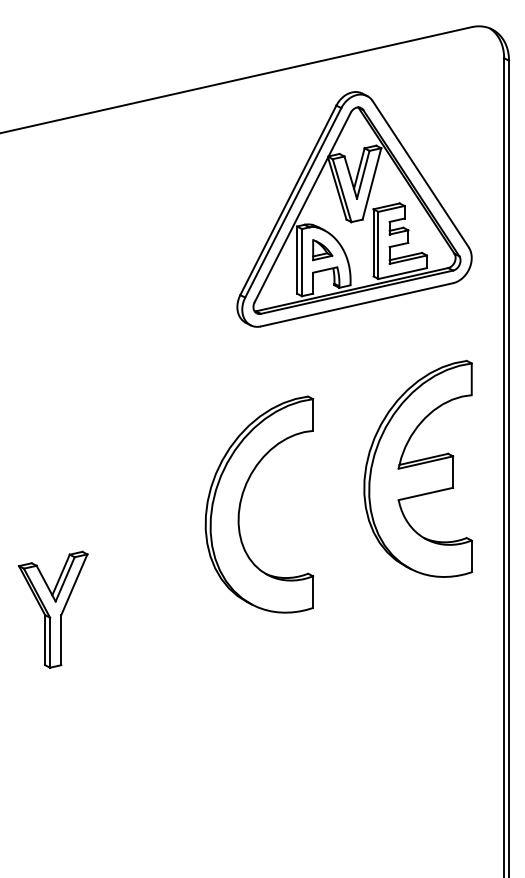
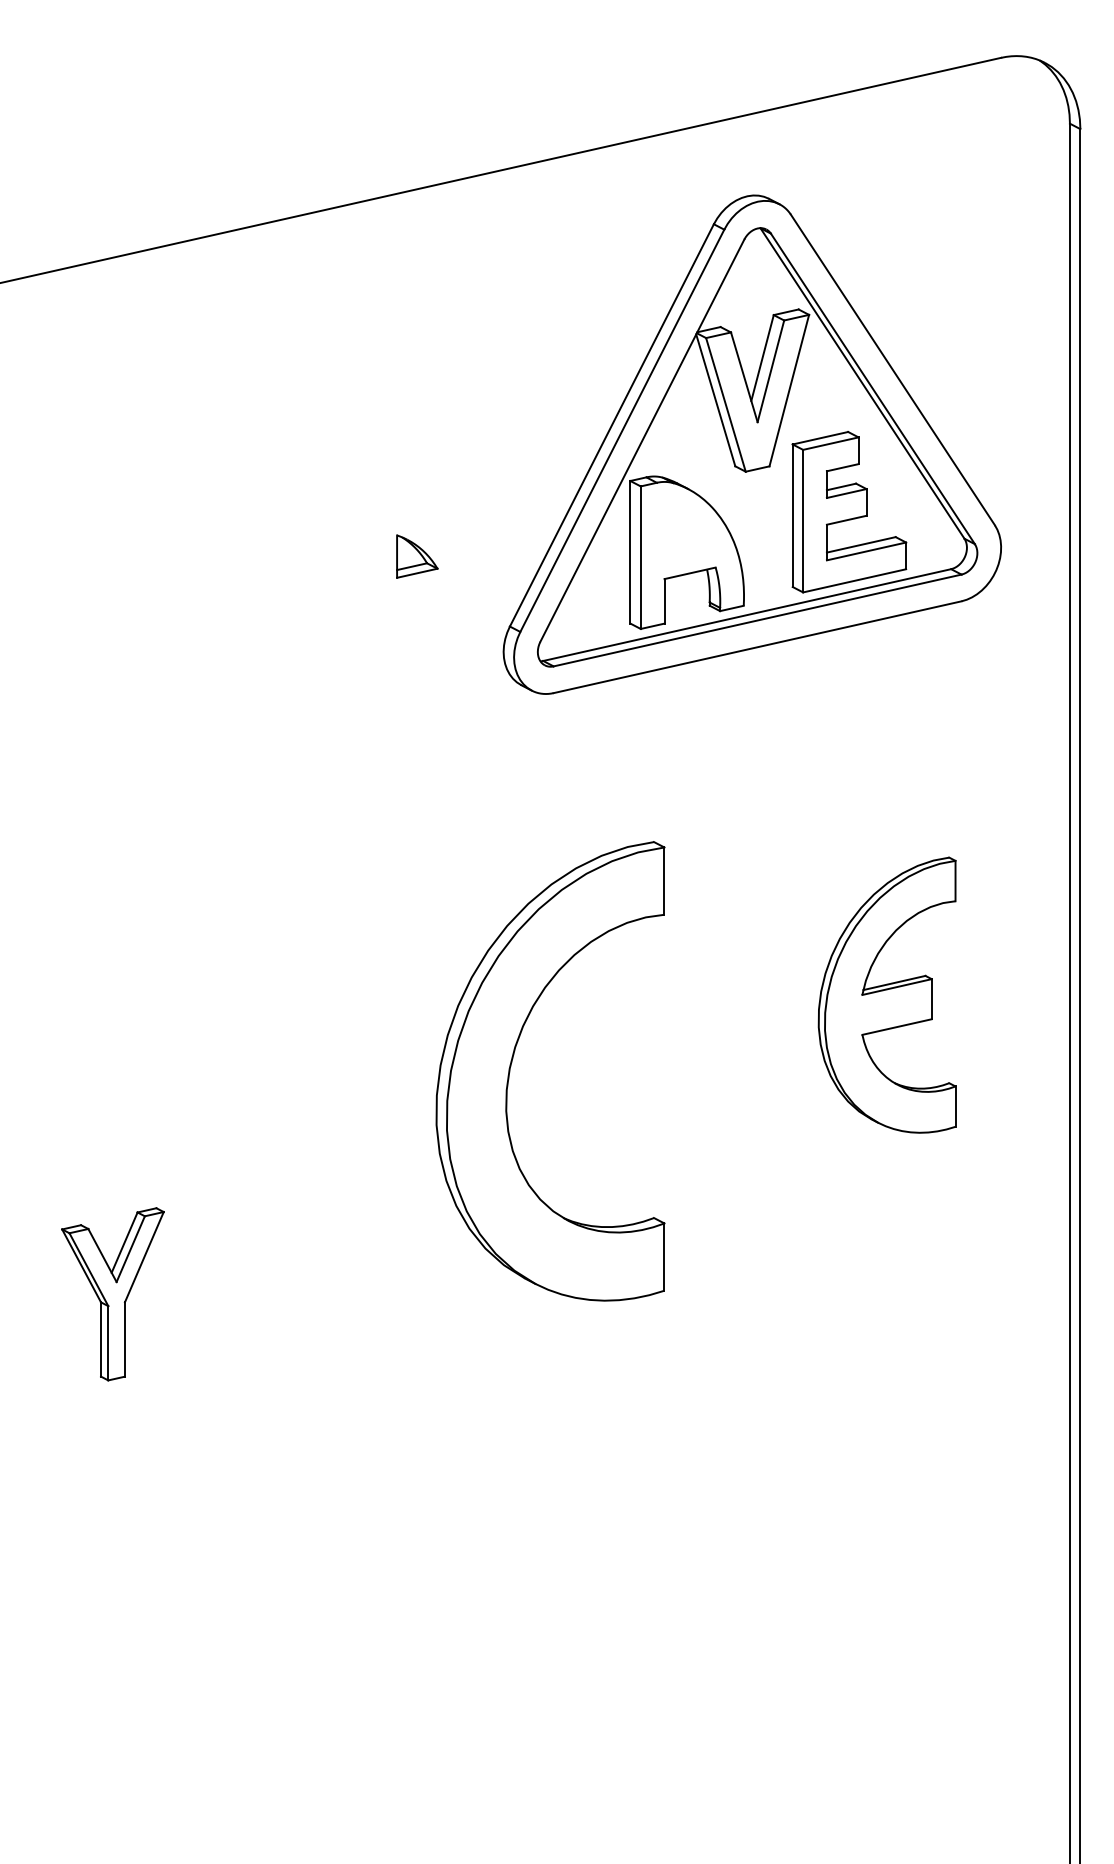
part: (322, 250) -> (416, 557), moved
part: (417, 468) -> (886, 994), size x0.6
part: (53, 609) -> (113, 1293), size x0.7

